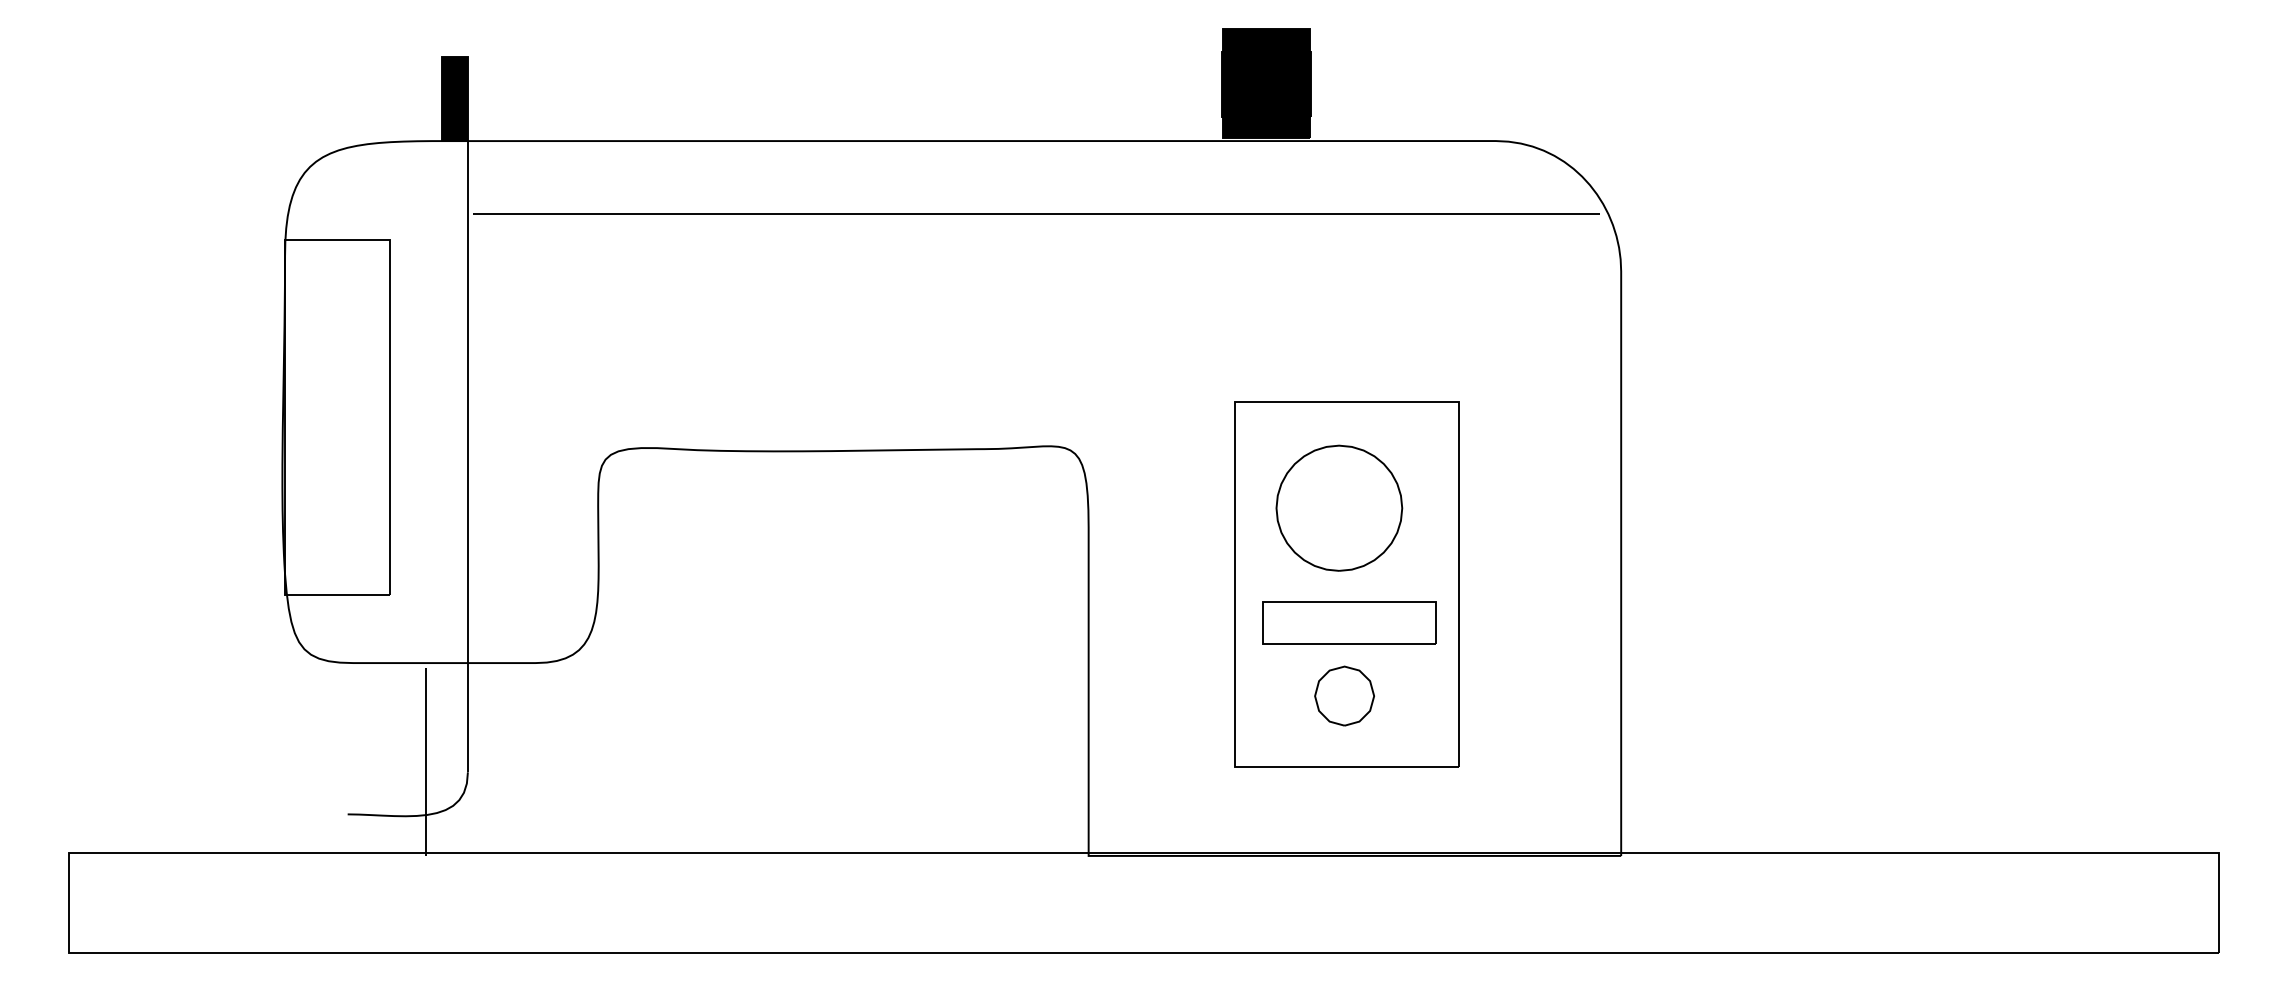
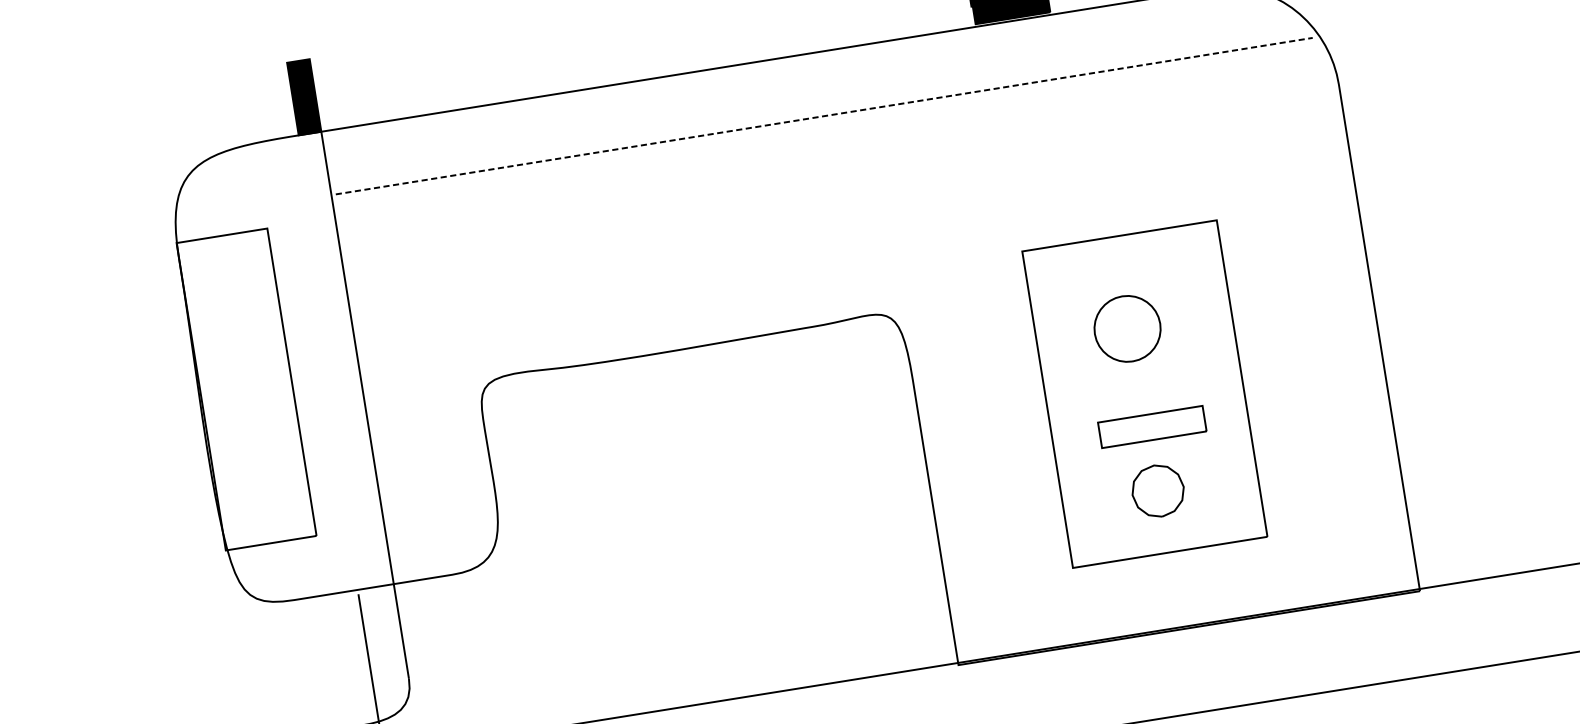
line: (1036, 214) -> (824, 116), solid -> dashed
part: (1339, 507) -> (1127, 328), size x0.6
part: (1349, 622) -> (1152, 426), size x0.7

